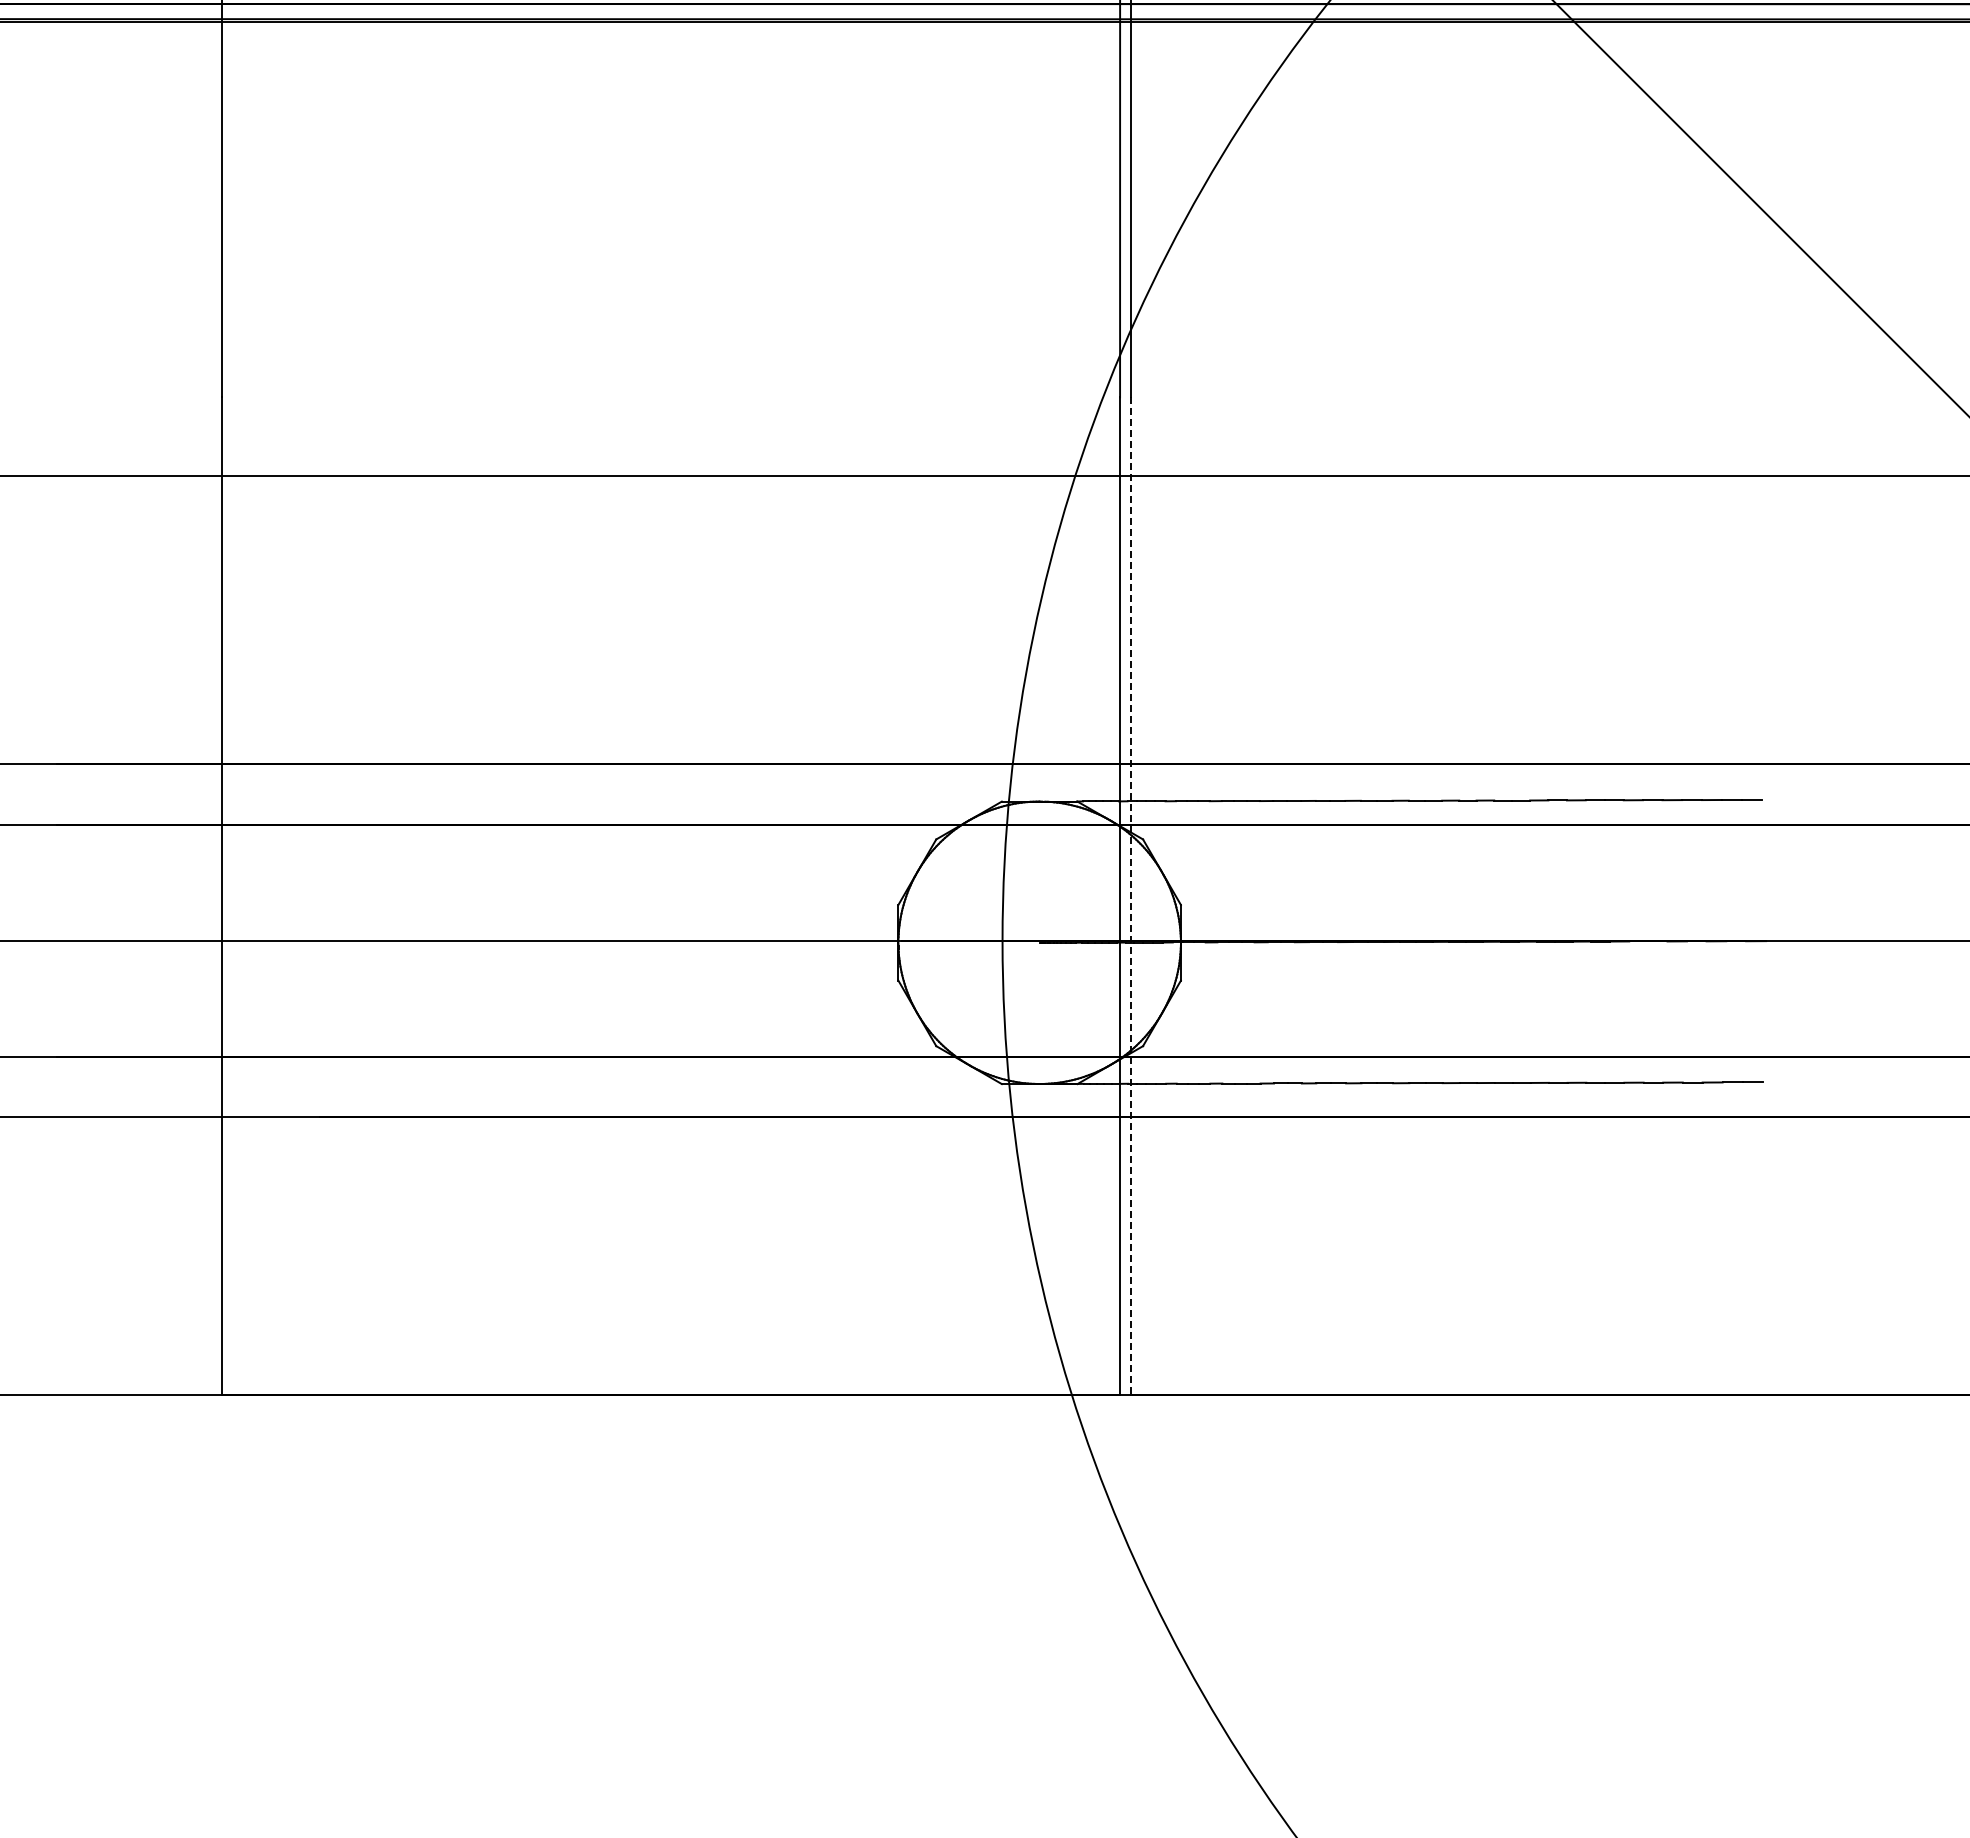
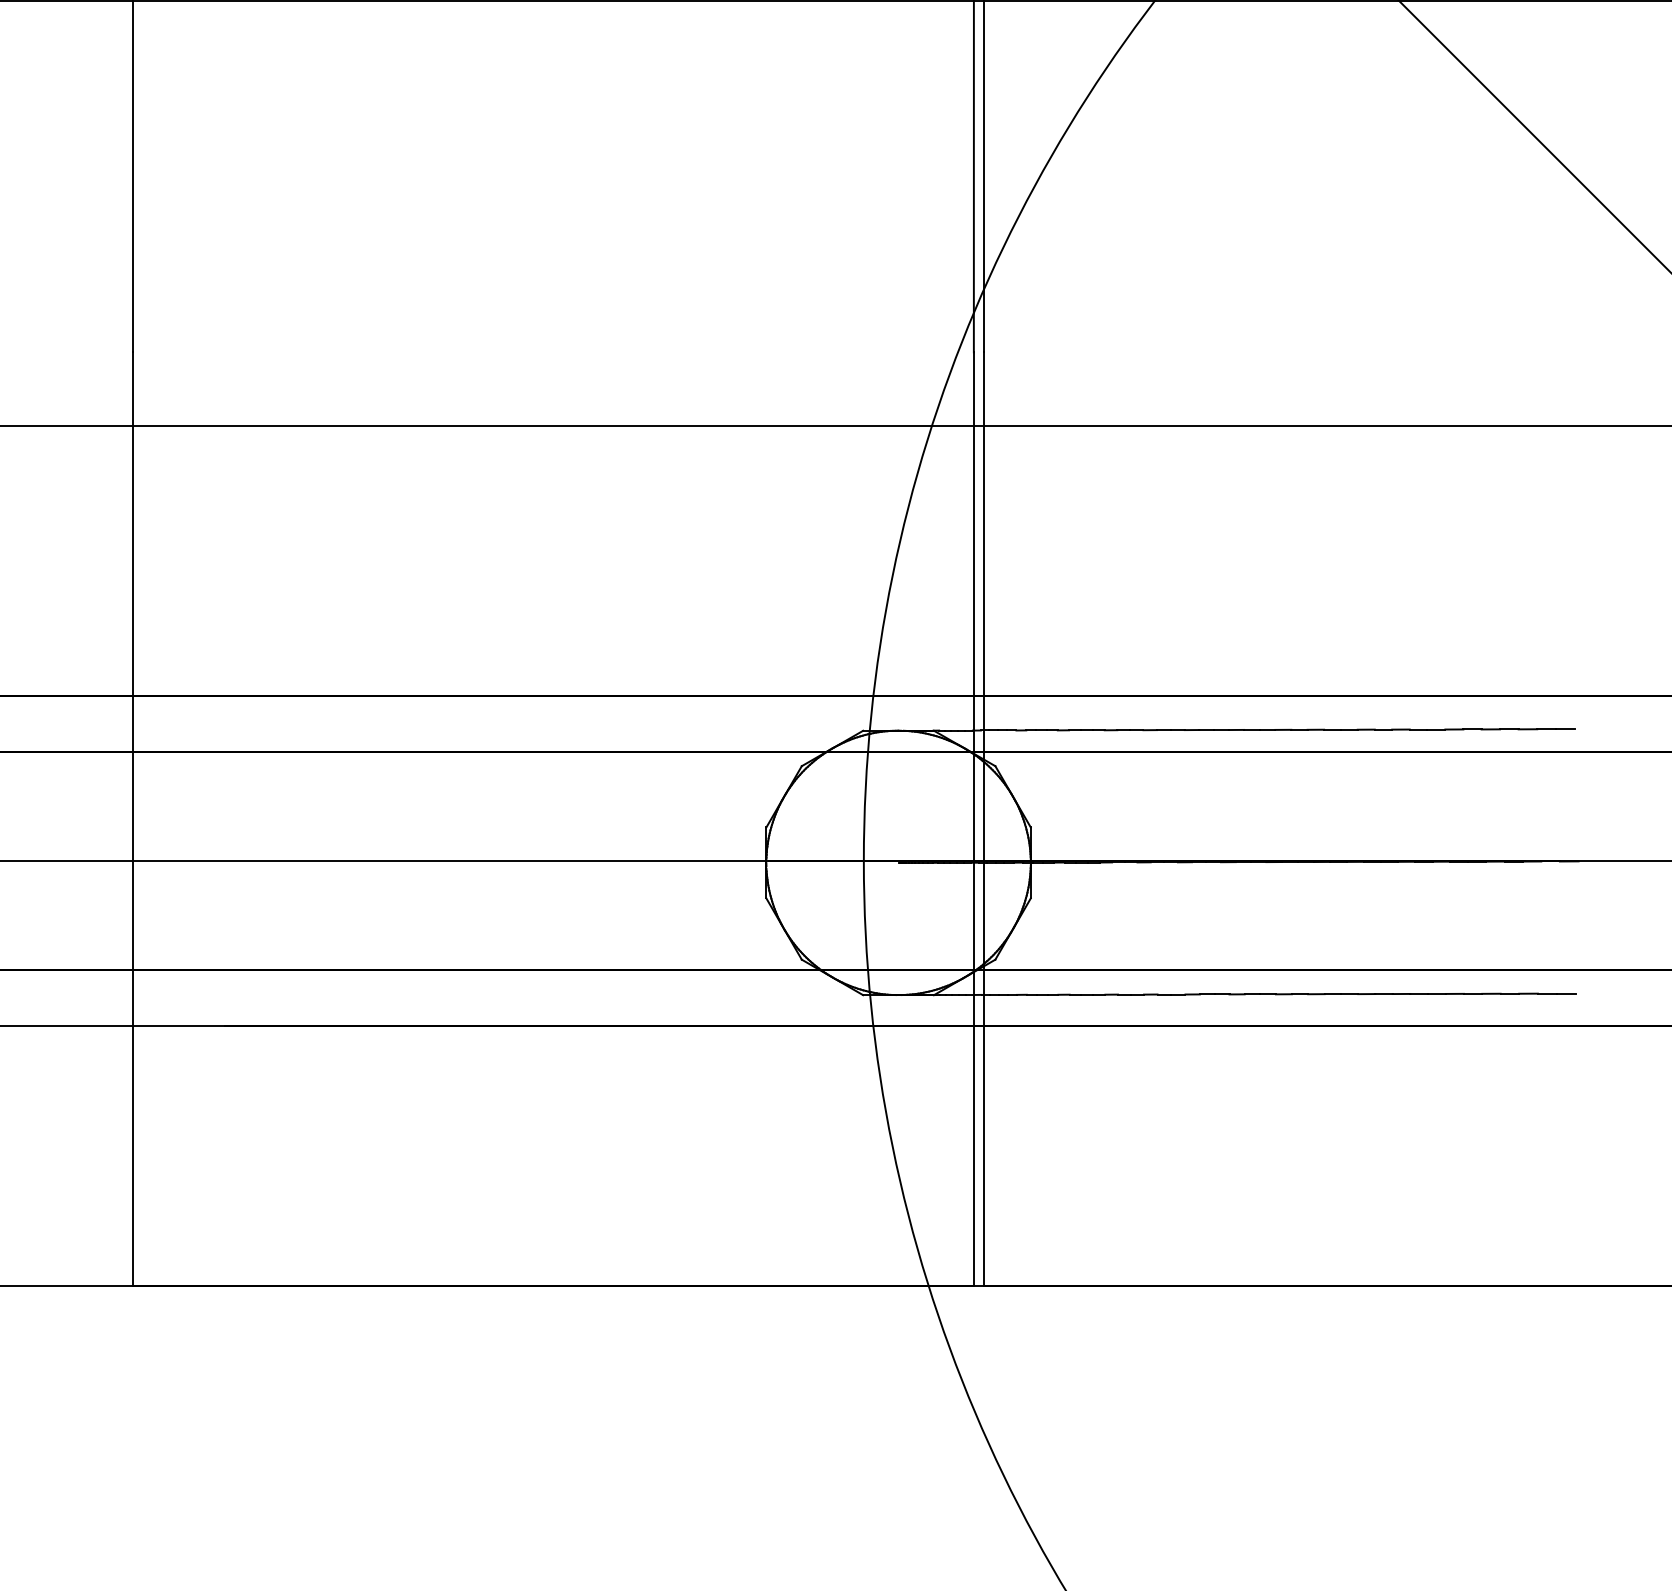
line: (1130, 896) -> (983, 819), dashed -> solid

